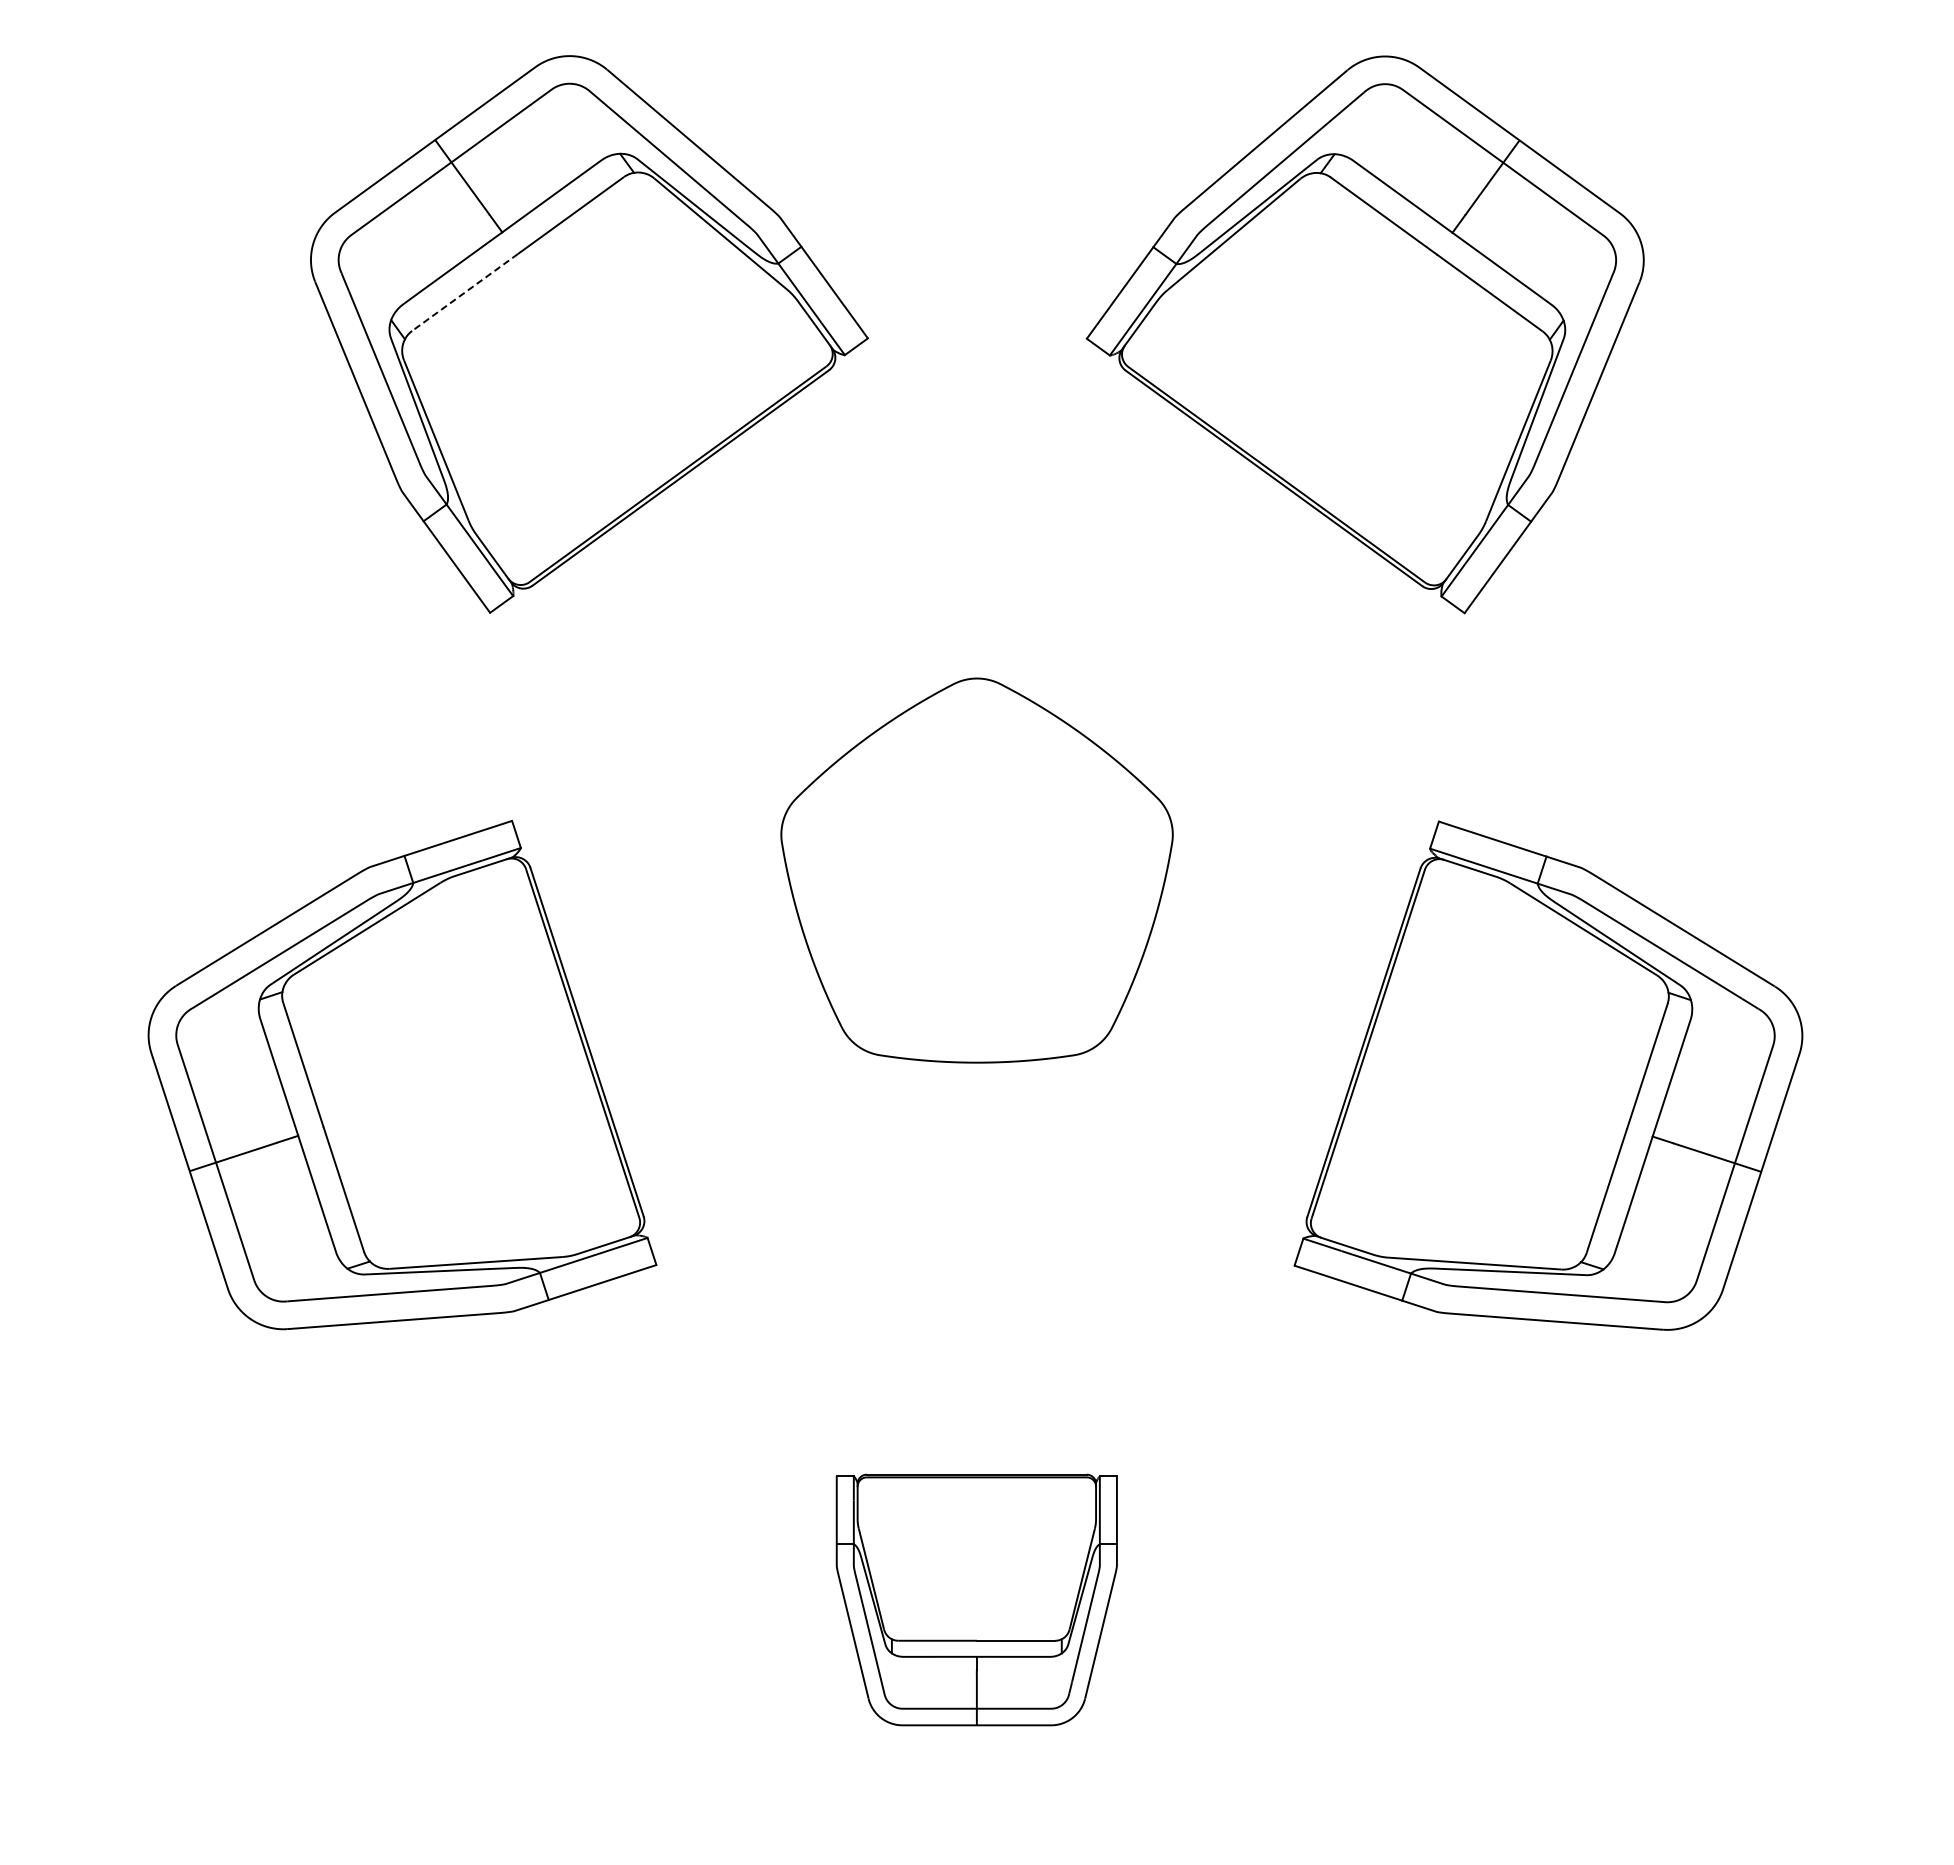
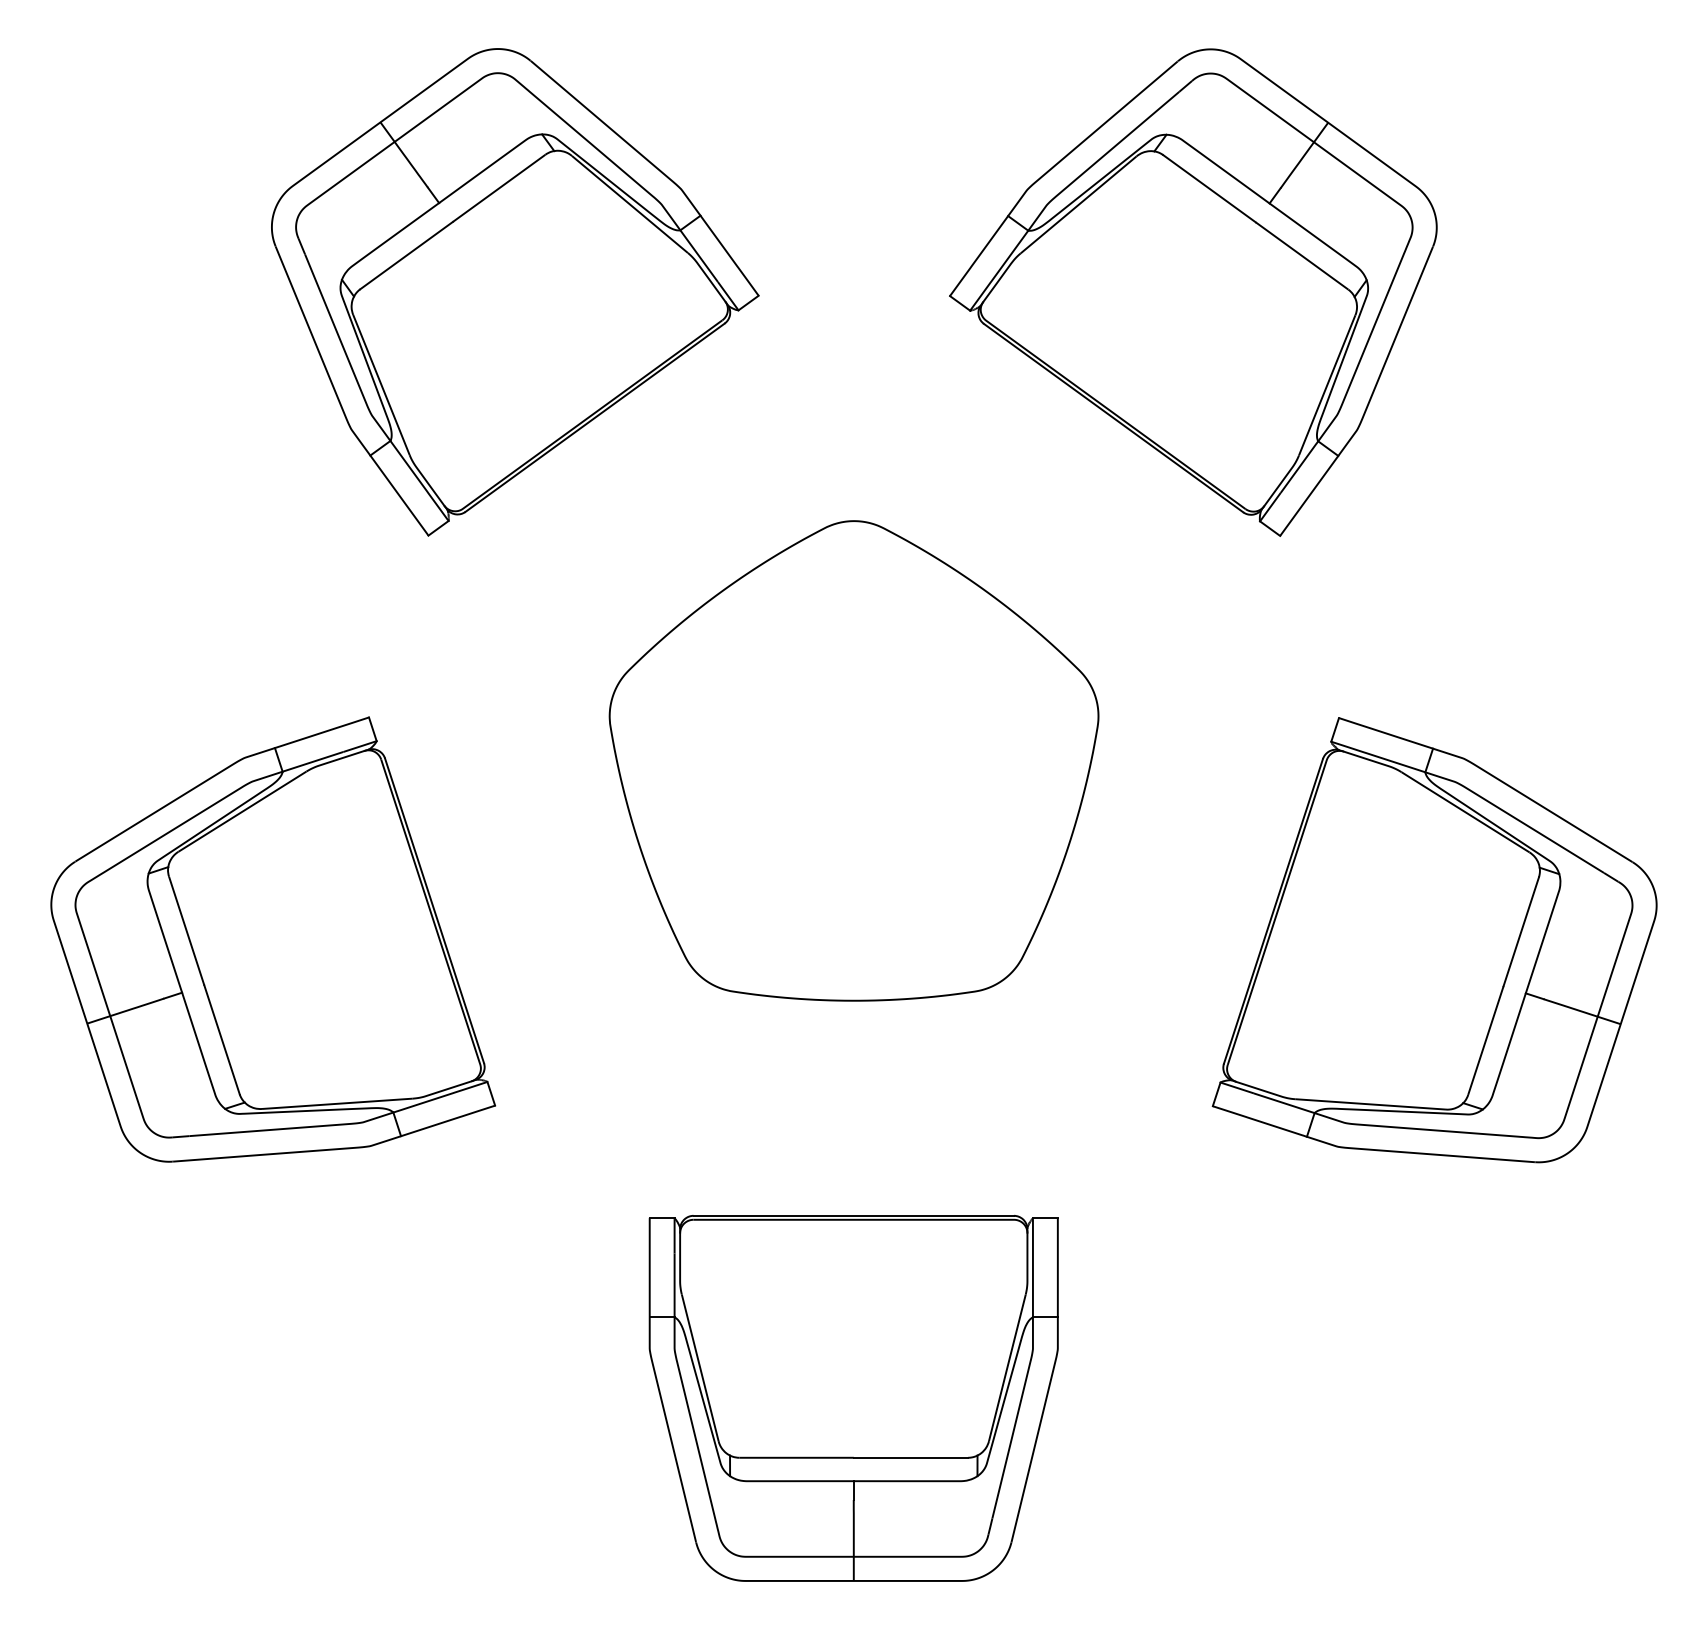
line: (464, 292) -> (406, 255), dashed -> solid
part: (976, 870) -> (853, 760), size x1.43
part: (402, 1075) -> (273, 939), moved
part: (1548, 1075) -> (1434, 939), moved
part: (976, 1599) -> (853, 1397), size x1.67

